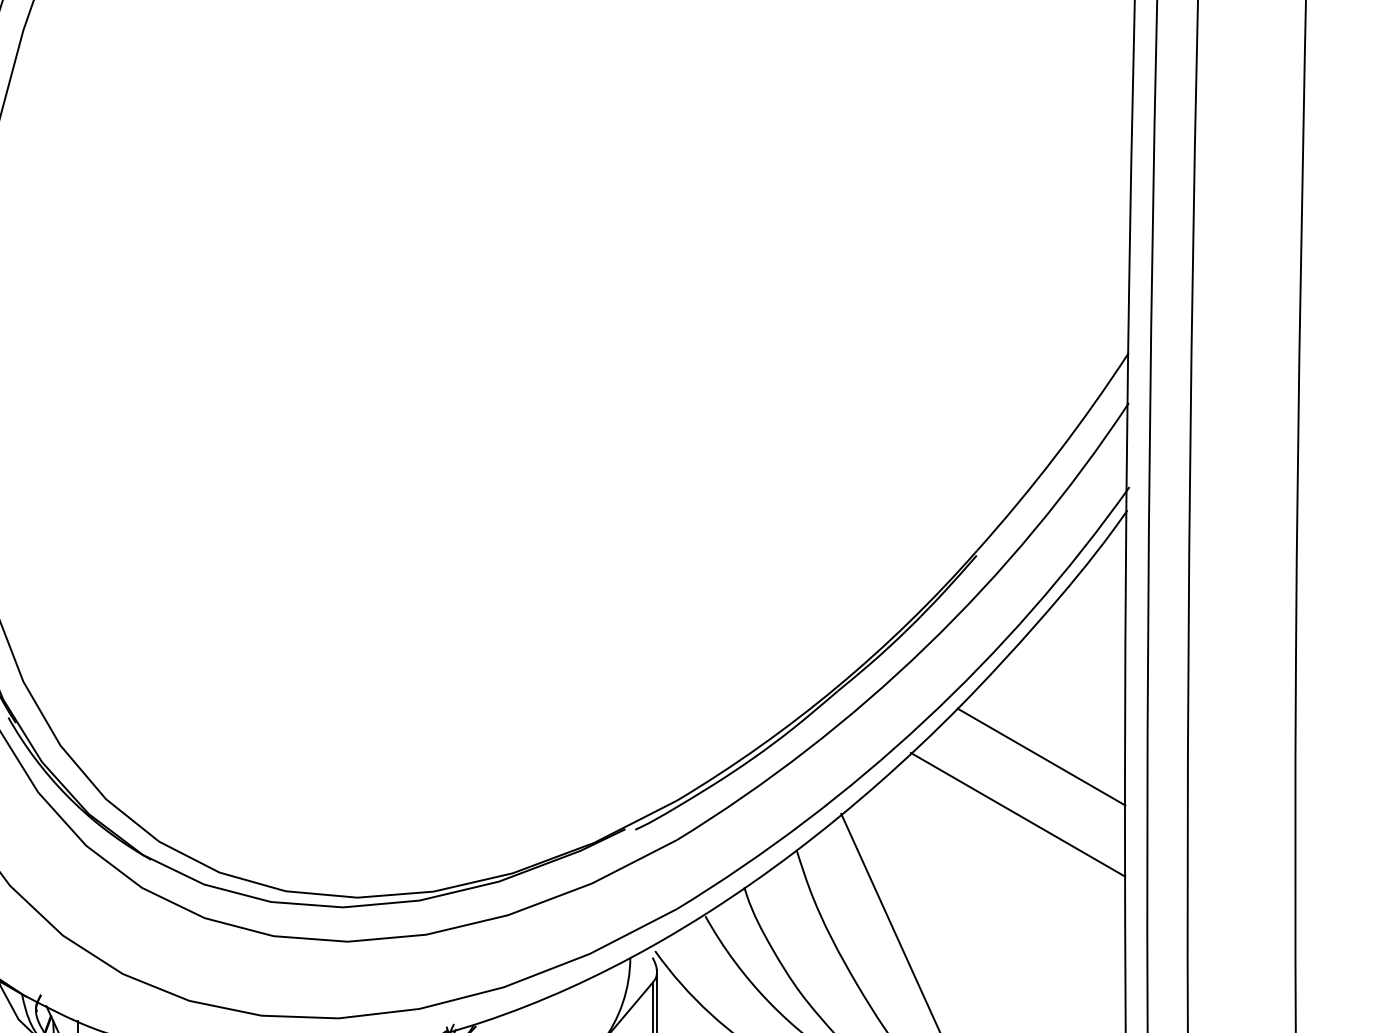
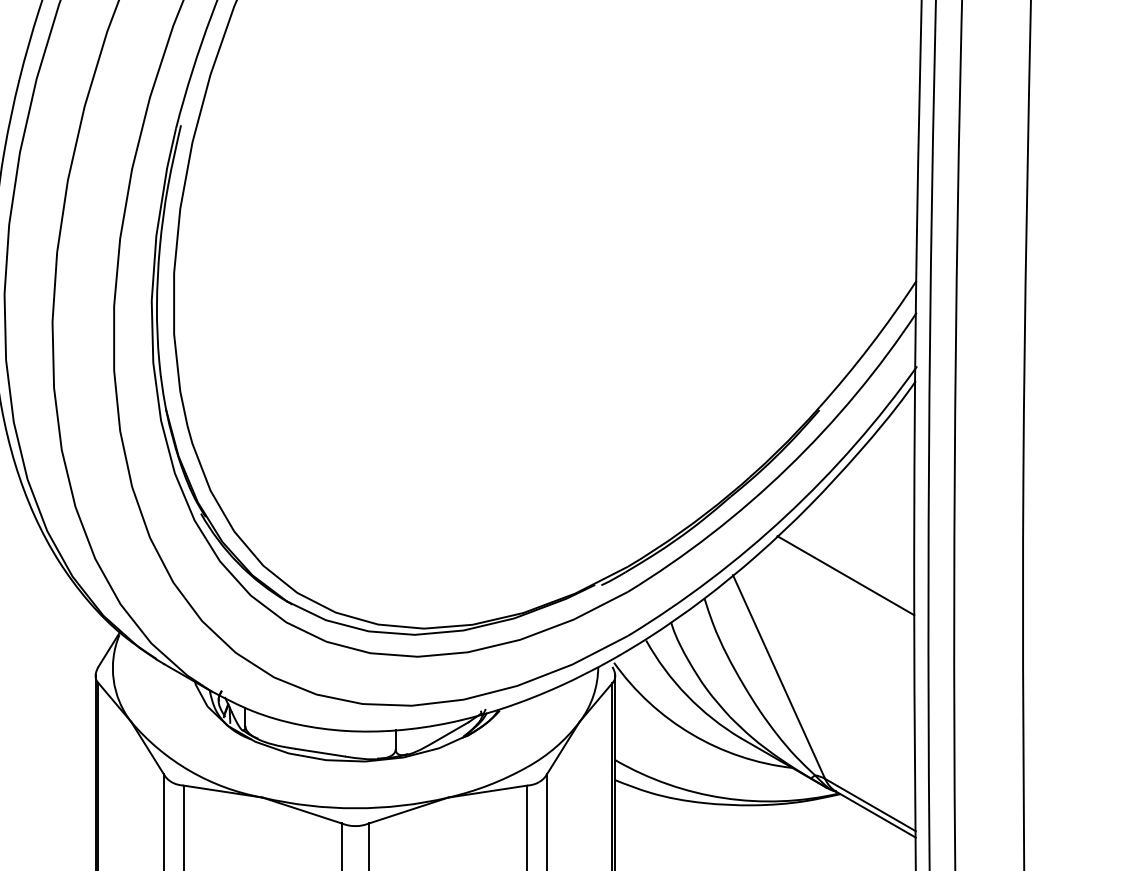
line: (1040, 756) -> (860, 538), removed

